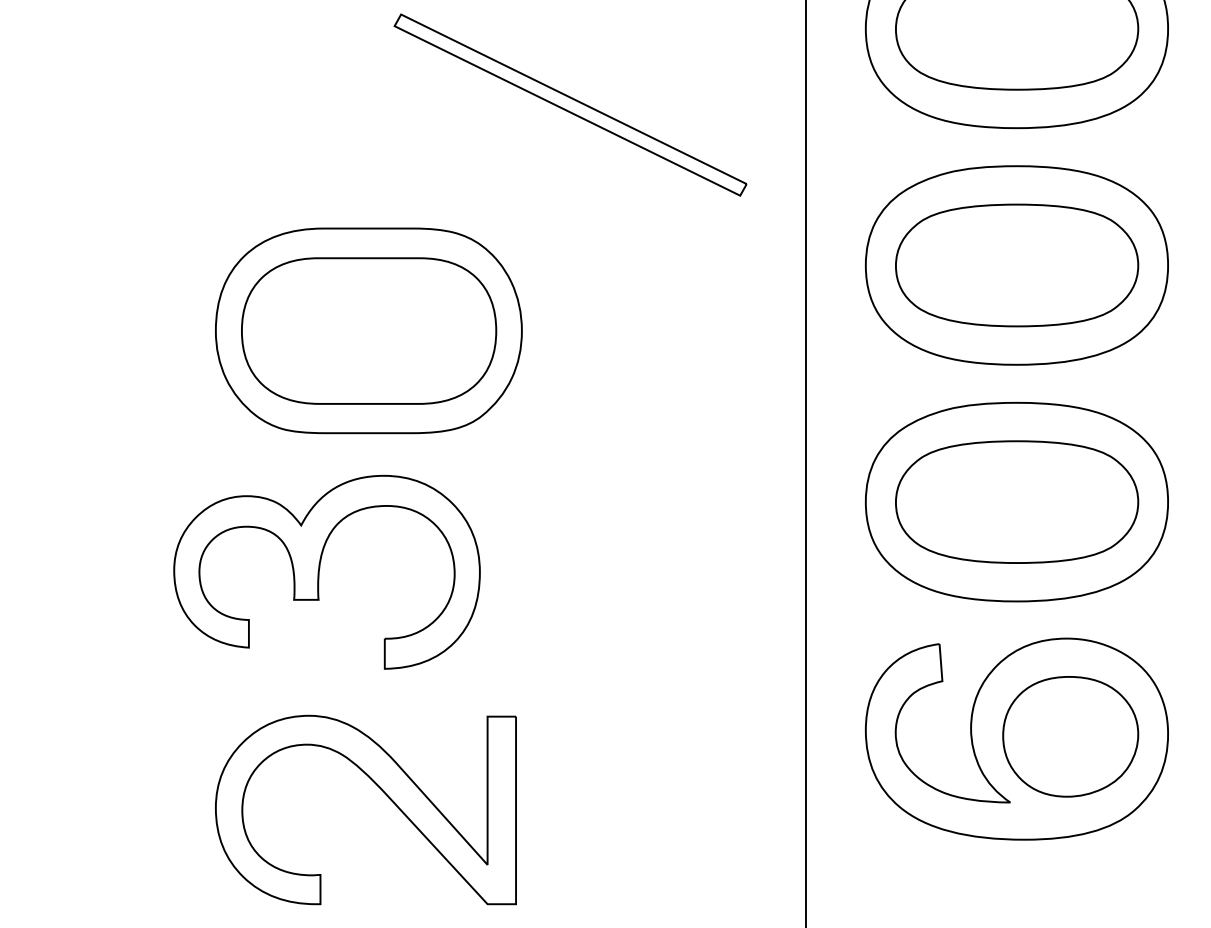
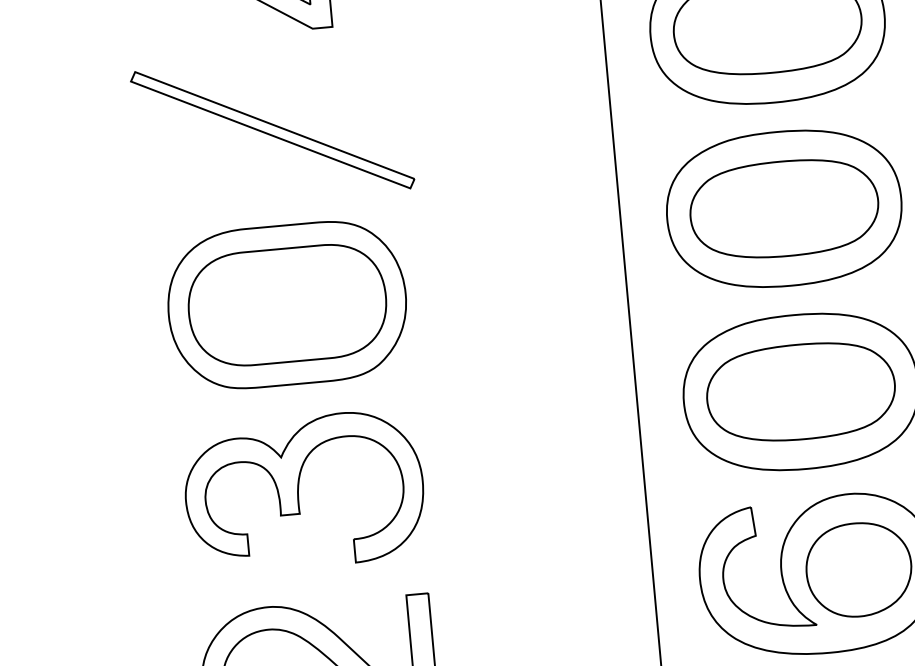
part: (570, 104) -> (272, 129), moved
part: (320, 568) -> (299, 489), moved

